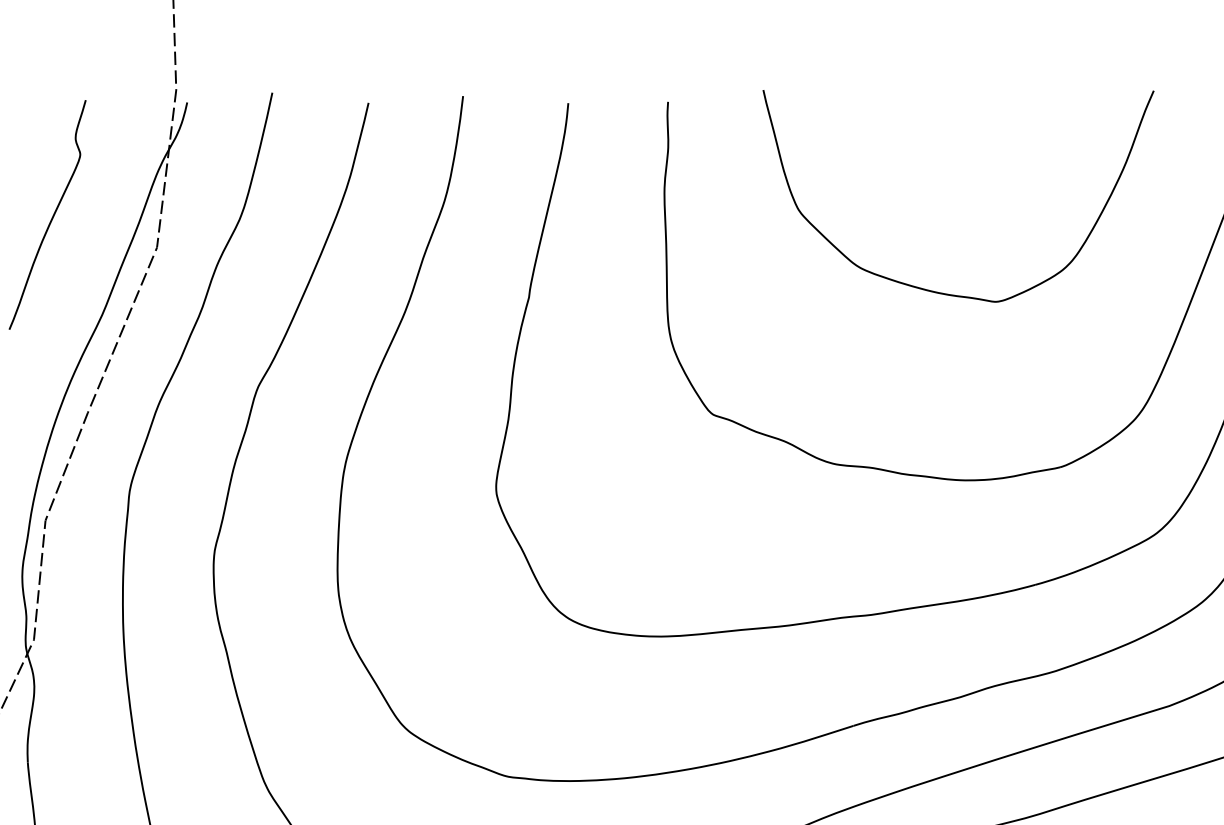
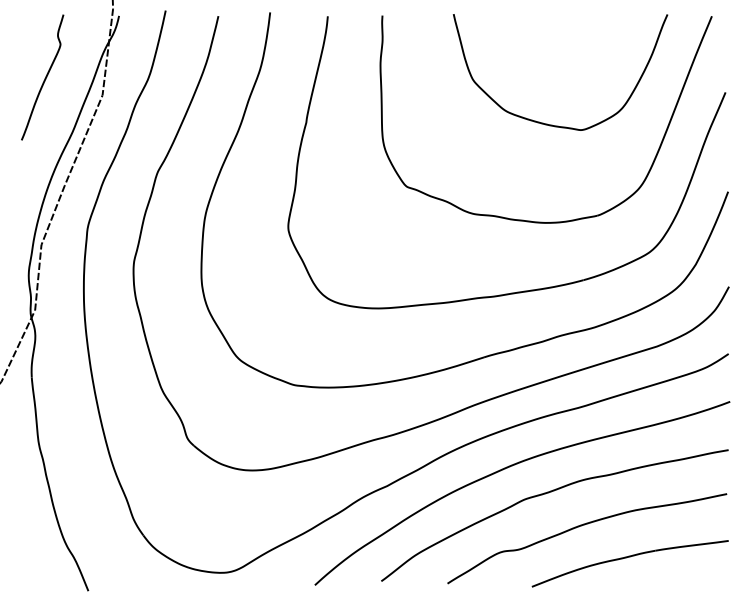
curve: (943, 291) -> (552, 124), moved

